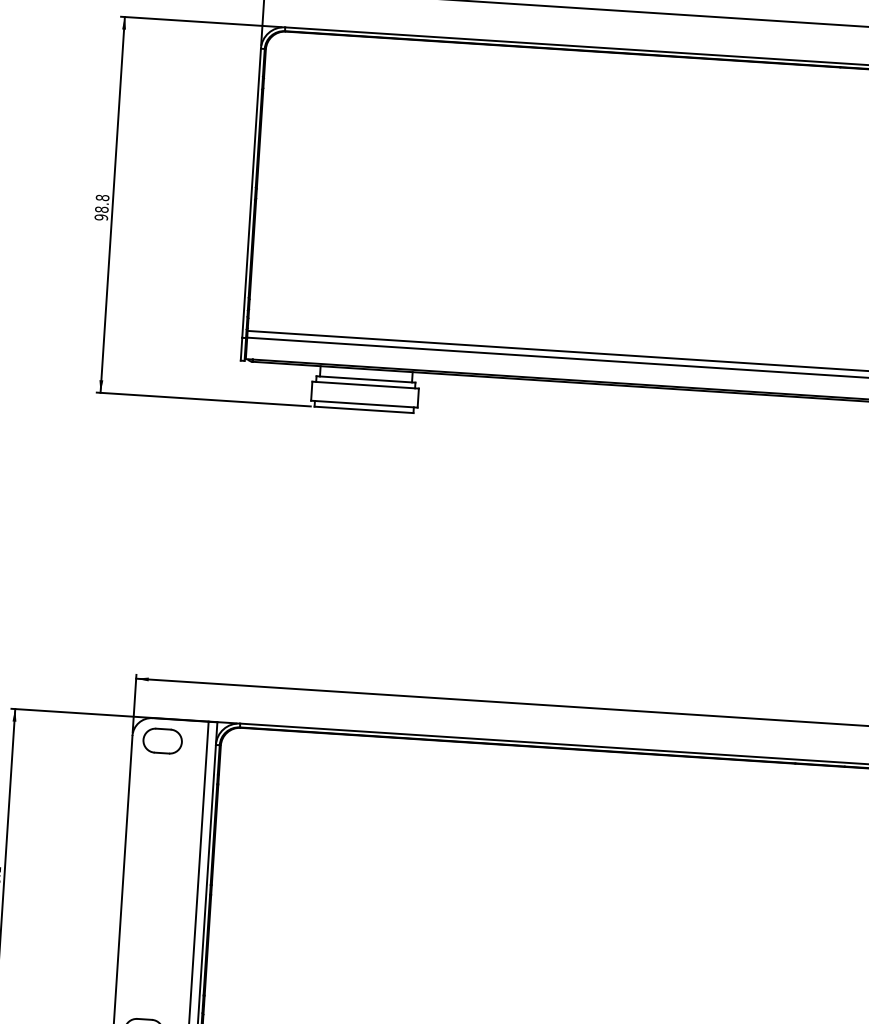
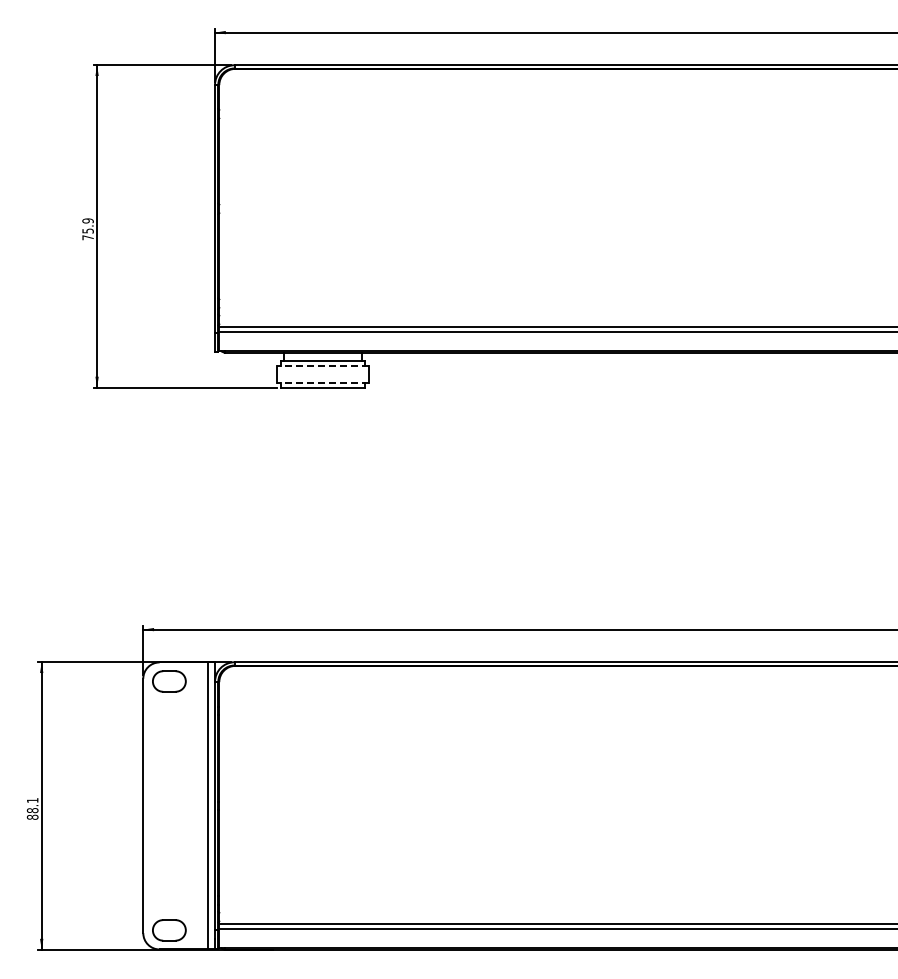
text: (101, 207) -> (87, 229), 98.8 -> 75.9
line: (366, 385) -> (323, 366), solid -> dashed
line: (364, 404) -> (323, 382), solid -> dashed

